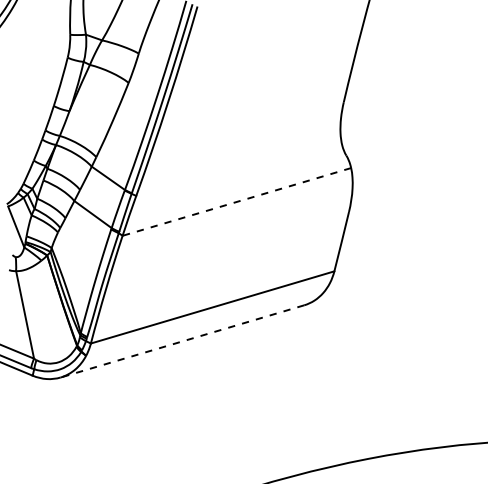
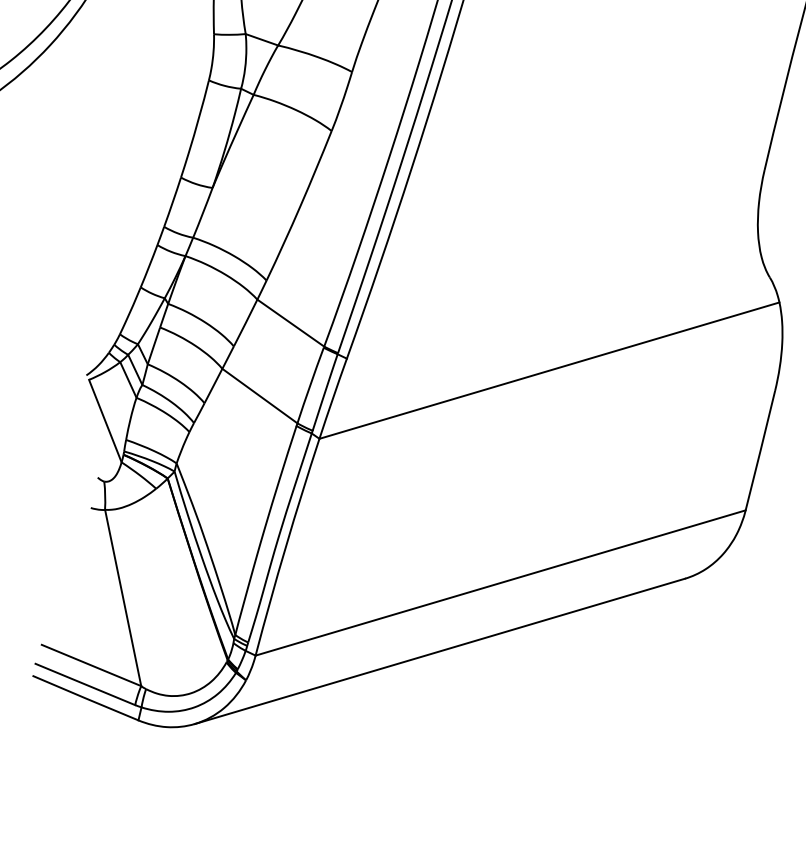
line: (236, 202) -> (548, 371), dashed -> solid
line: (182, 341) -> (439, 651), dashed -> solid

